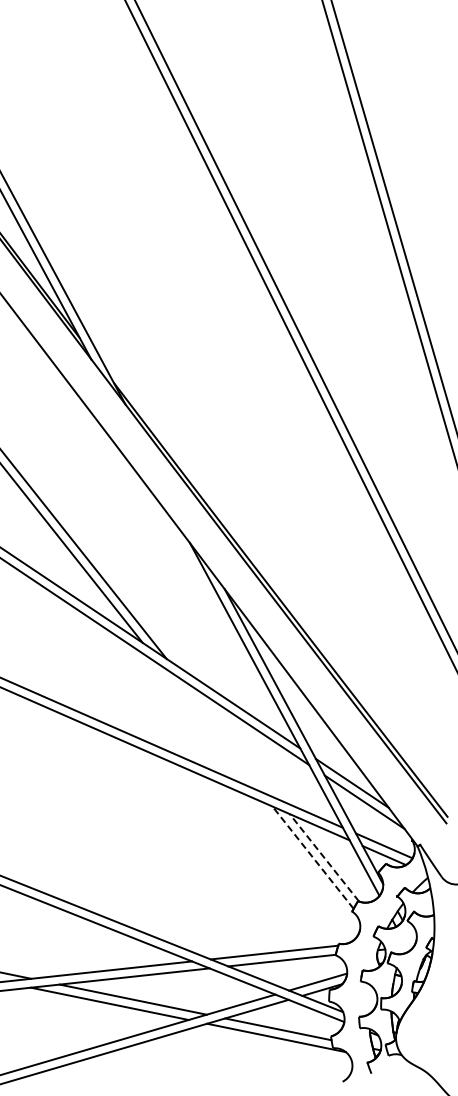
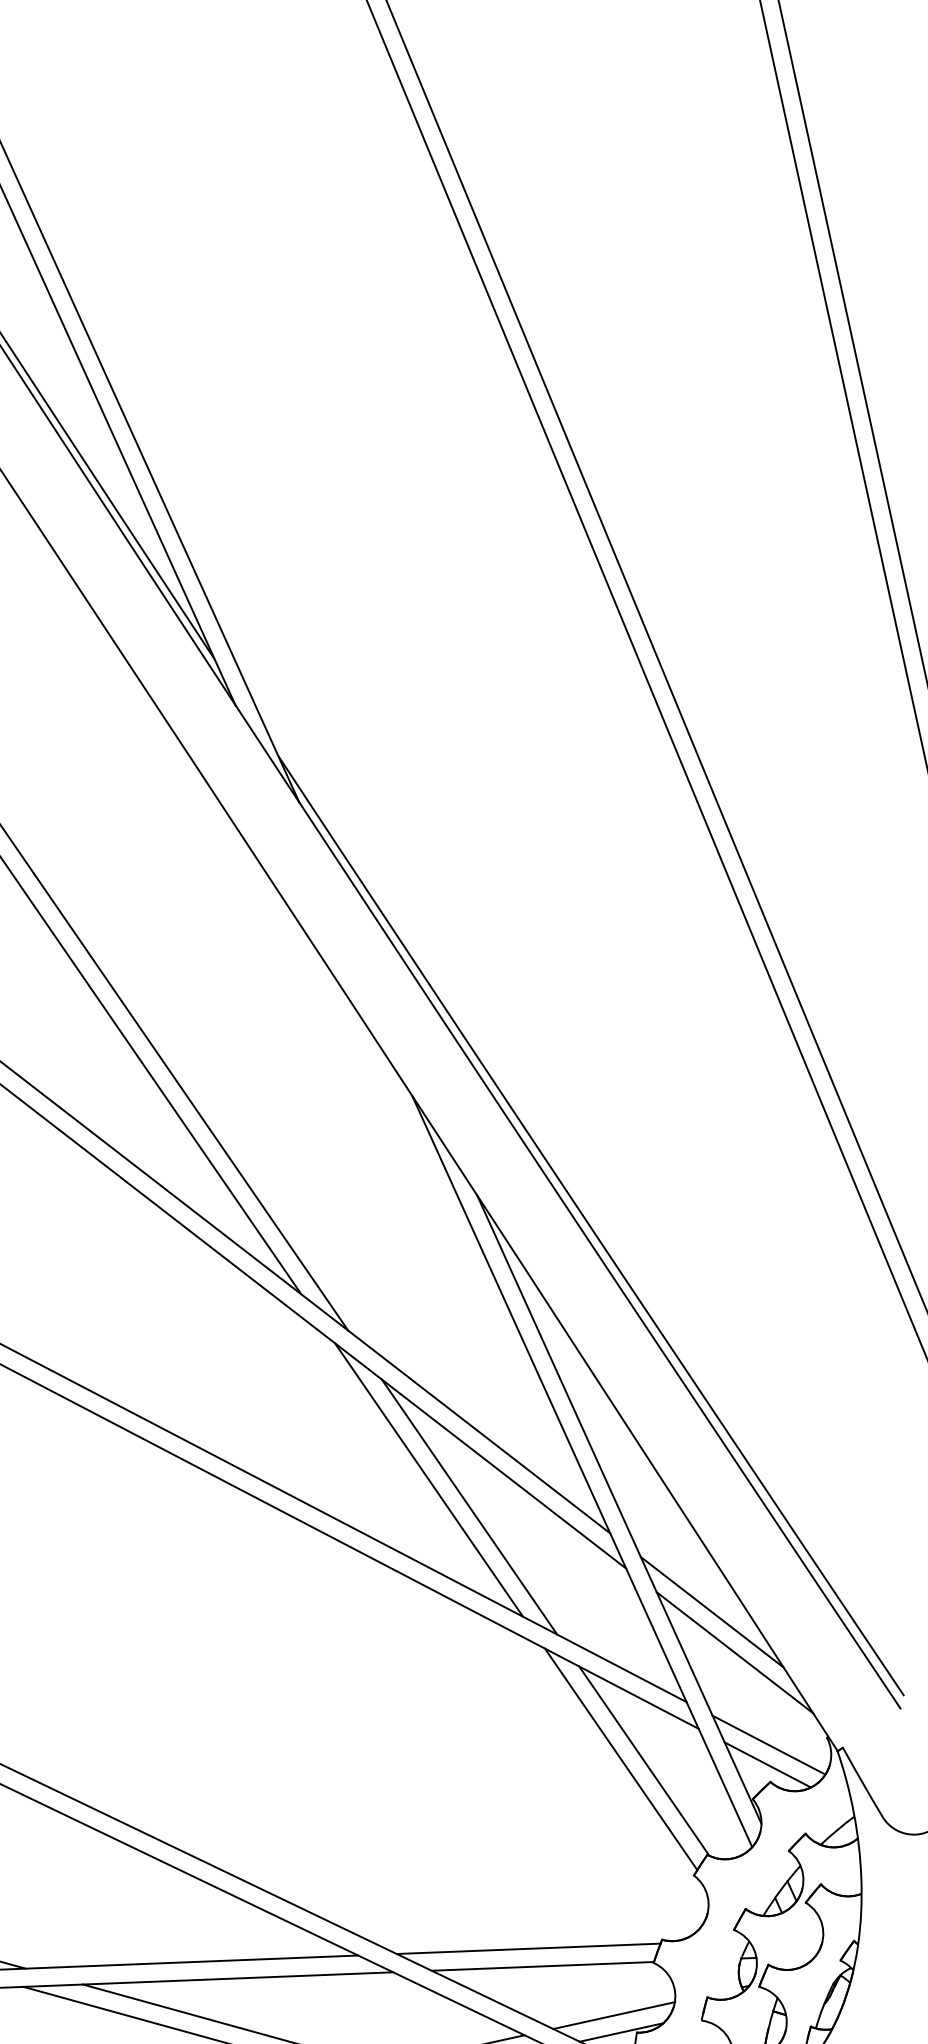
line: (210, 728) -> (428, 1479), added
line: (231, 740) -> (469, 1507), added
line: (312, 857) -> (619, 1758), dashed -> solid
line: (324, 857) -> (644, 1760), dashed -> solid

